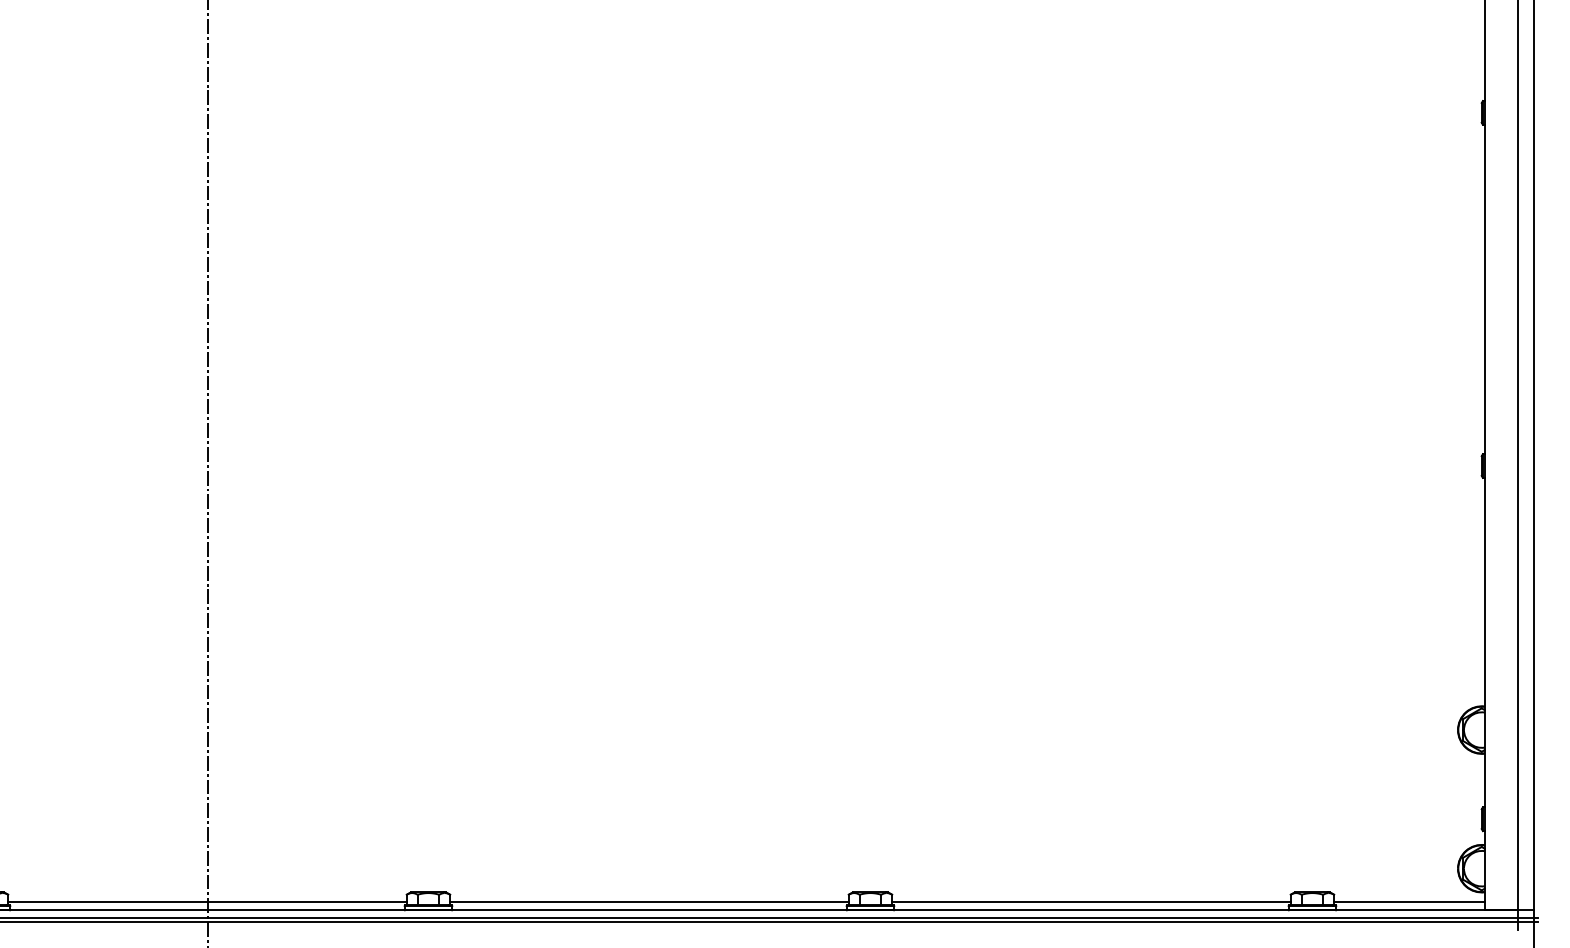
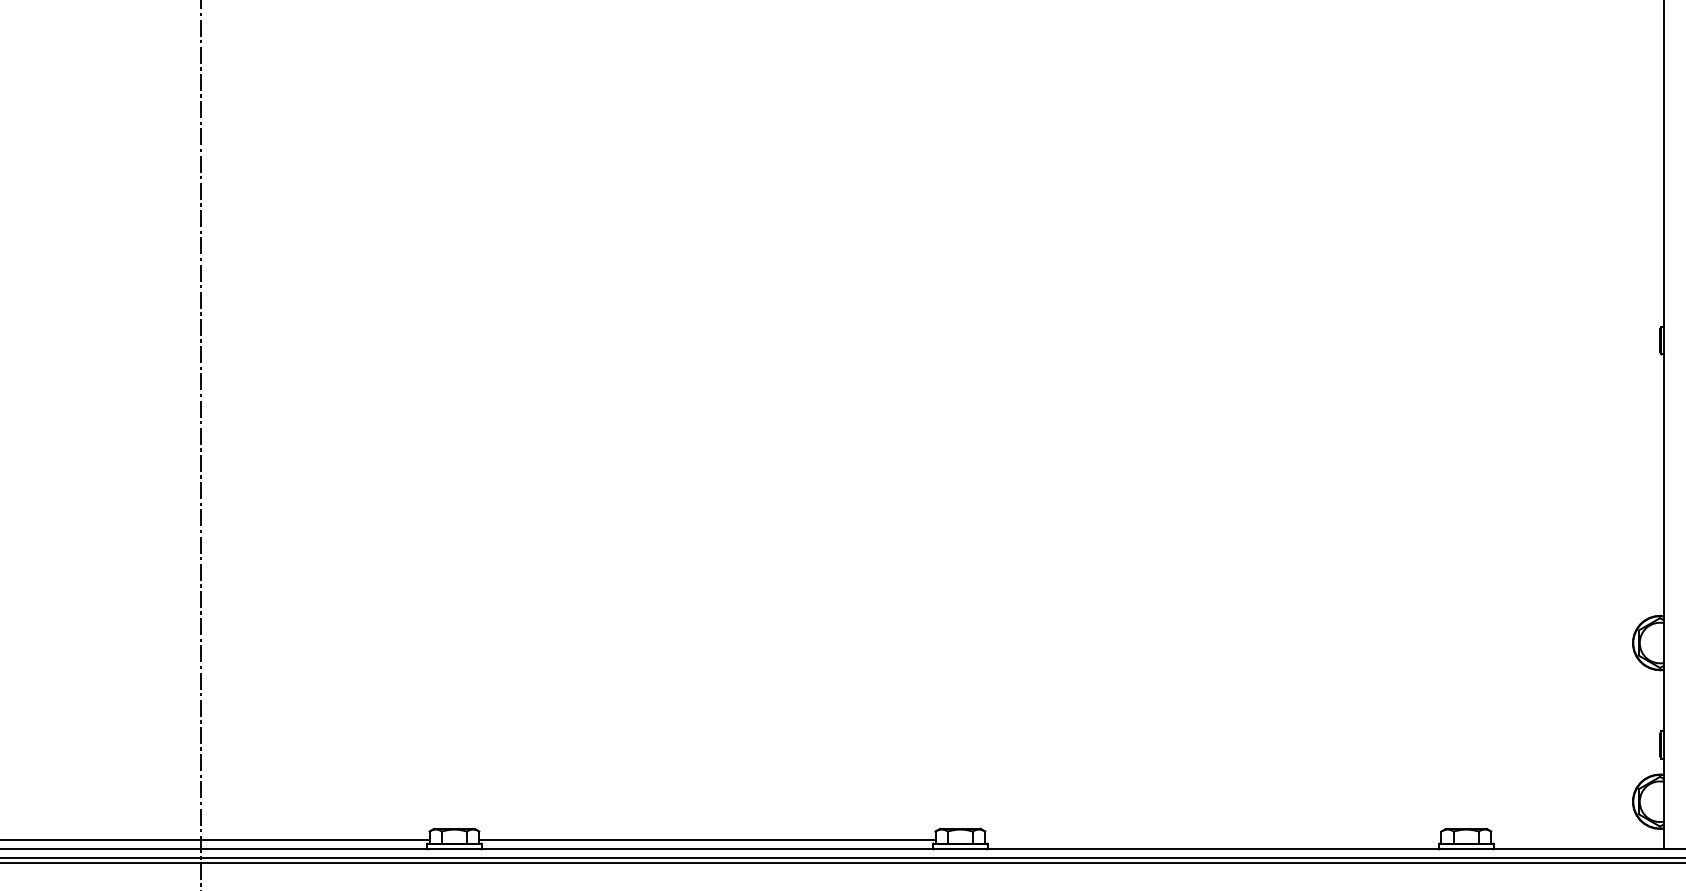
line: (1091, 902) -> (1213, 840), removed
line: (1409, 902) -> (1577, 840), removed

